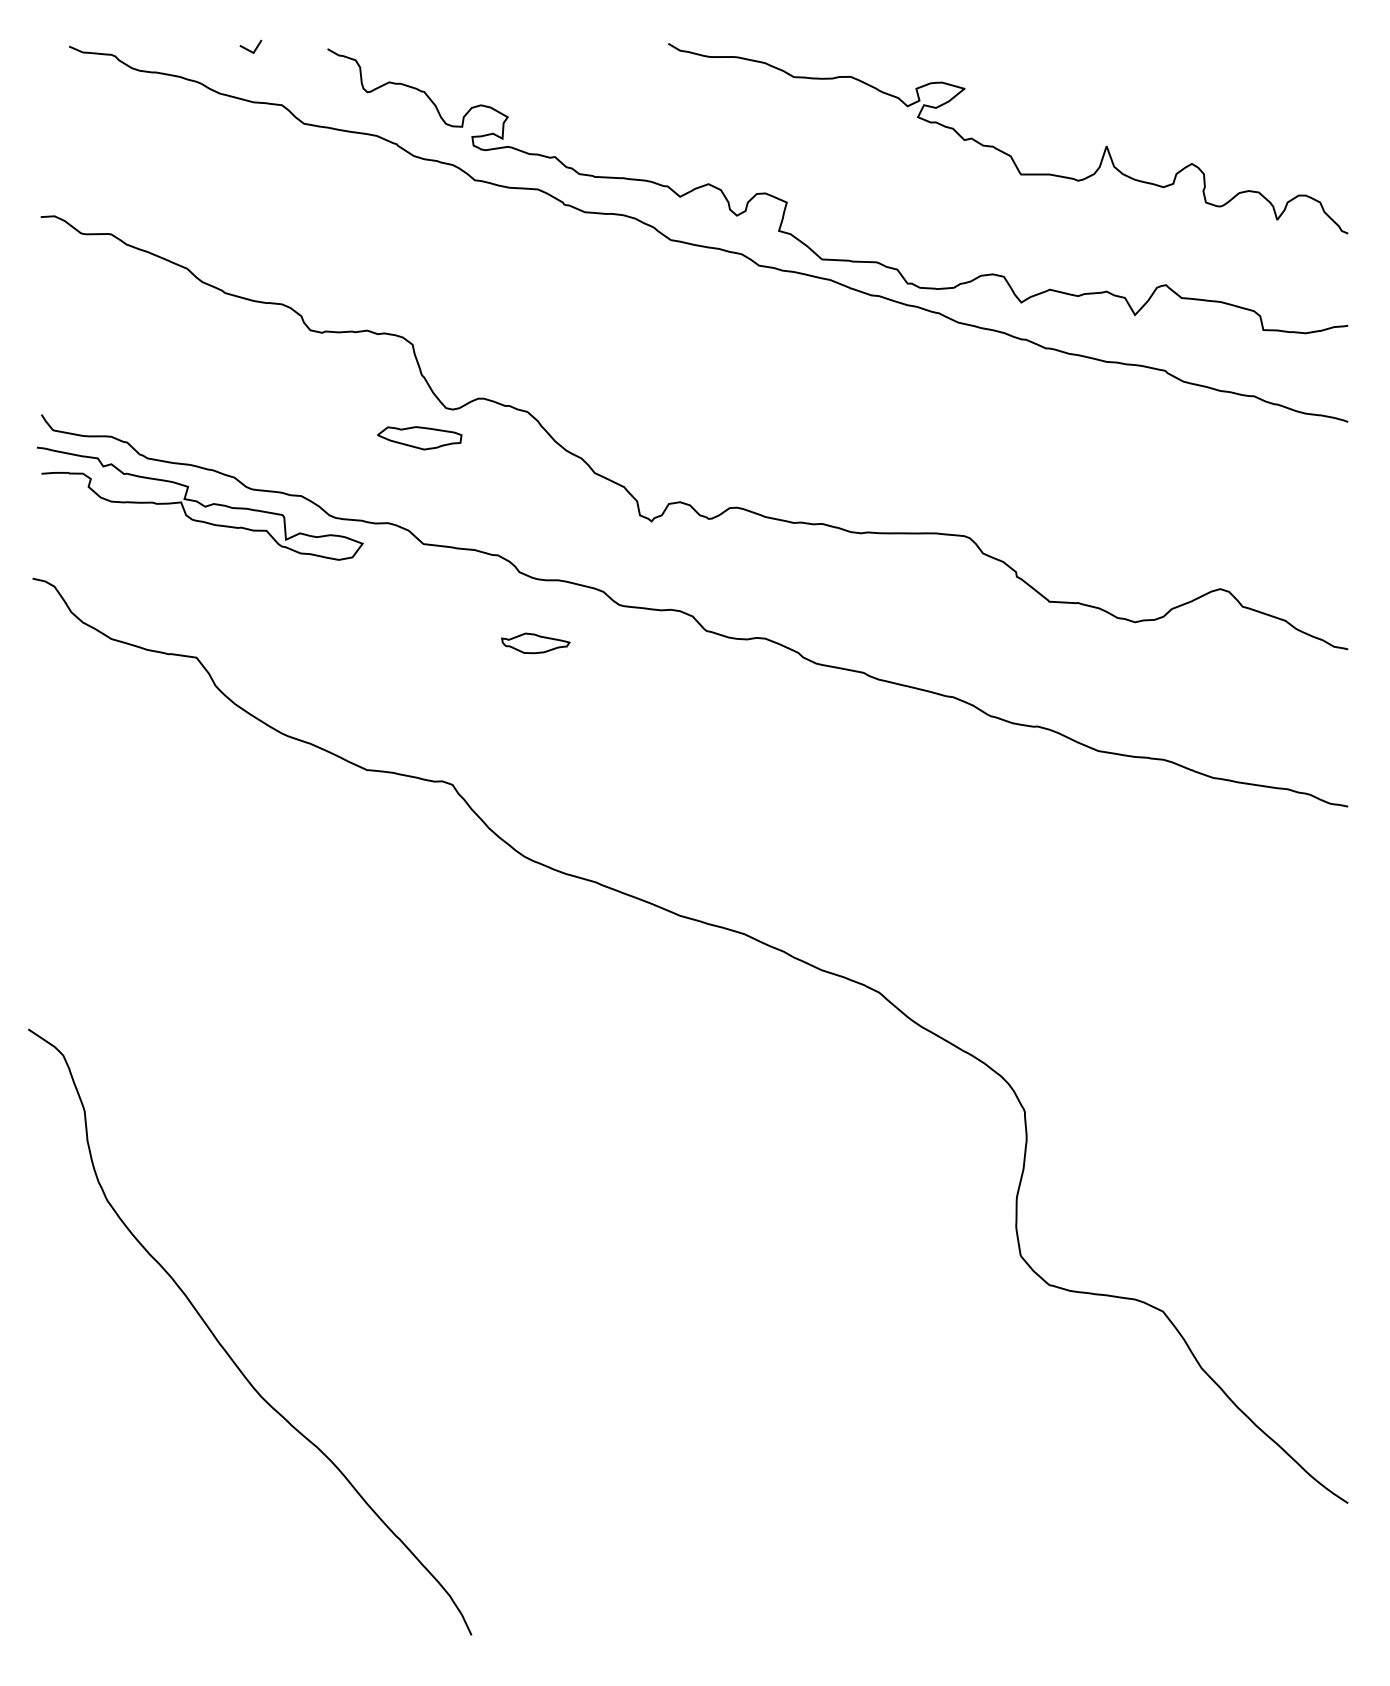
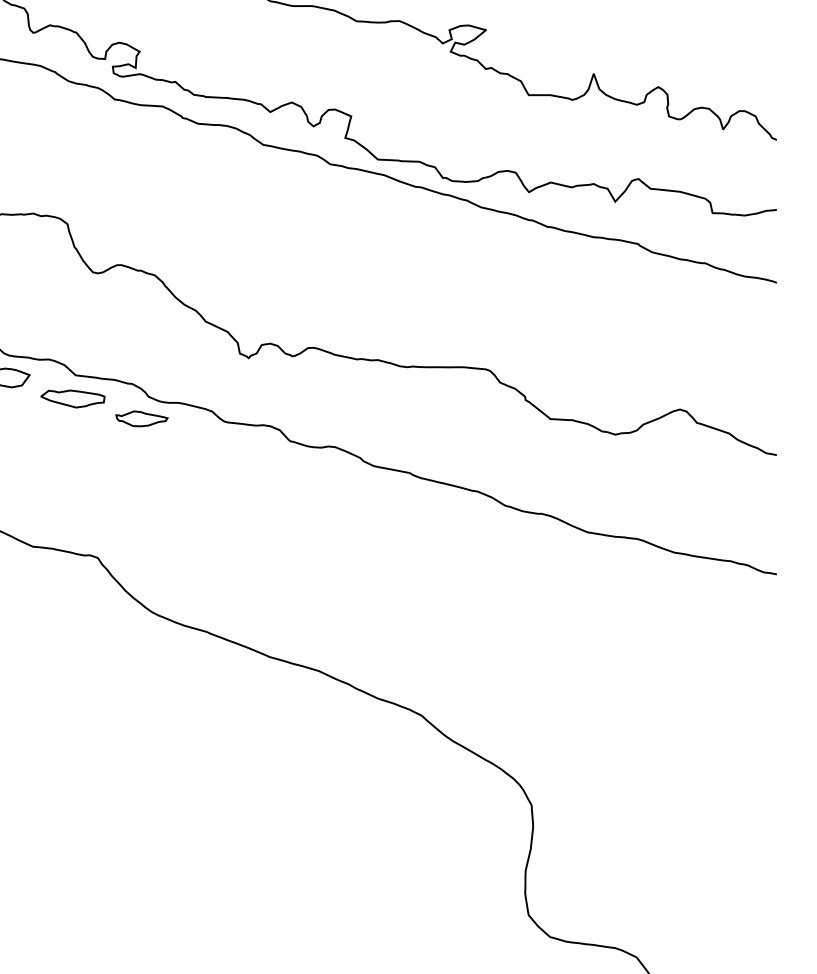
part: (419, 438) -> (72, 399), moved
part: (535, 643) -> (141, 418), moved

